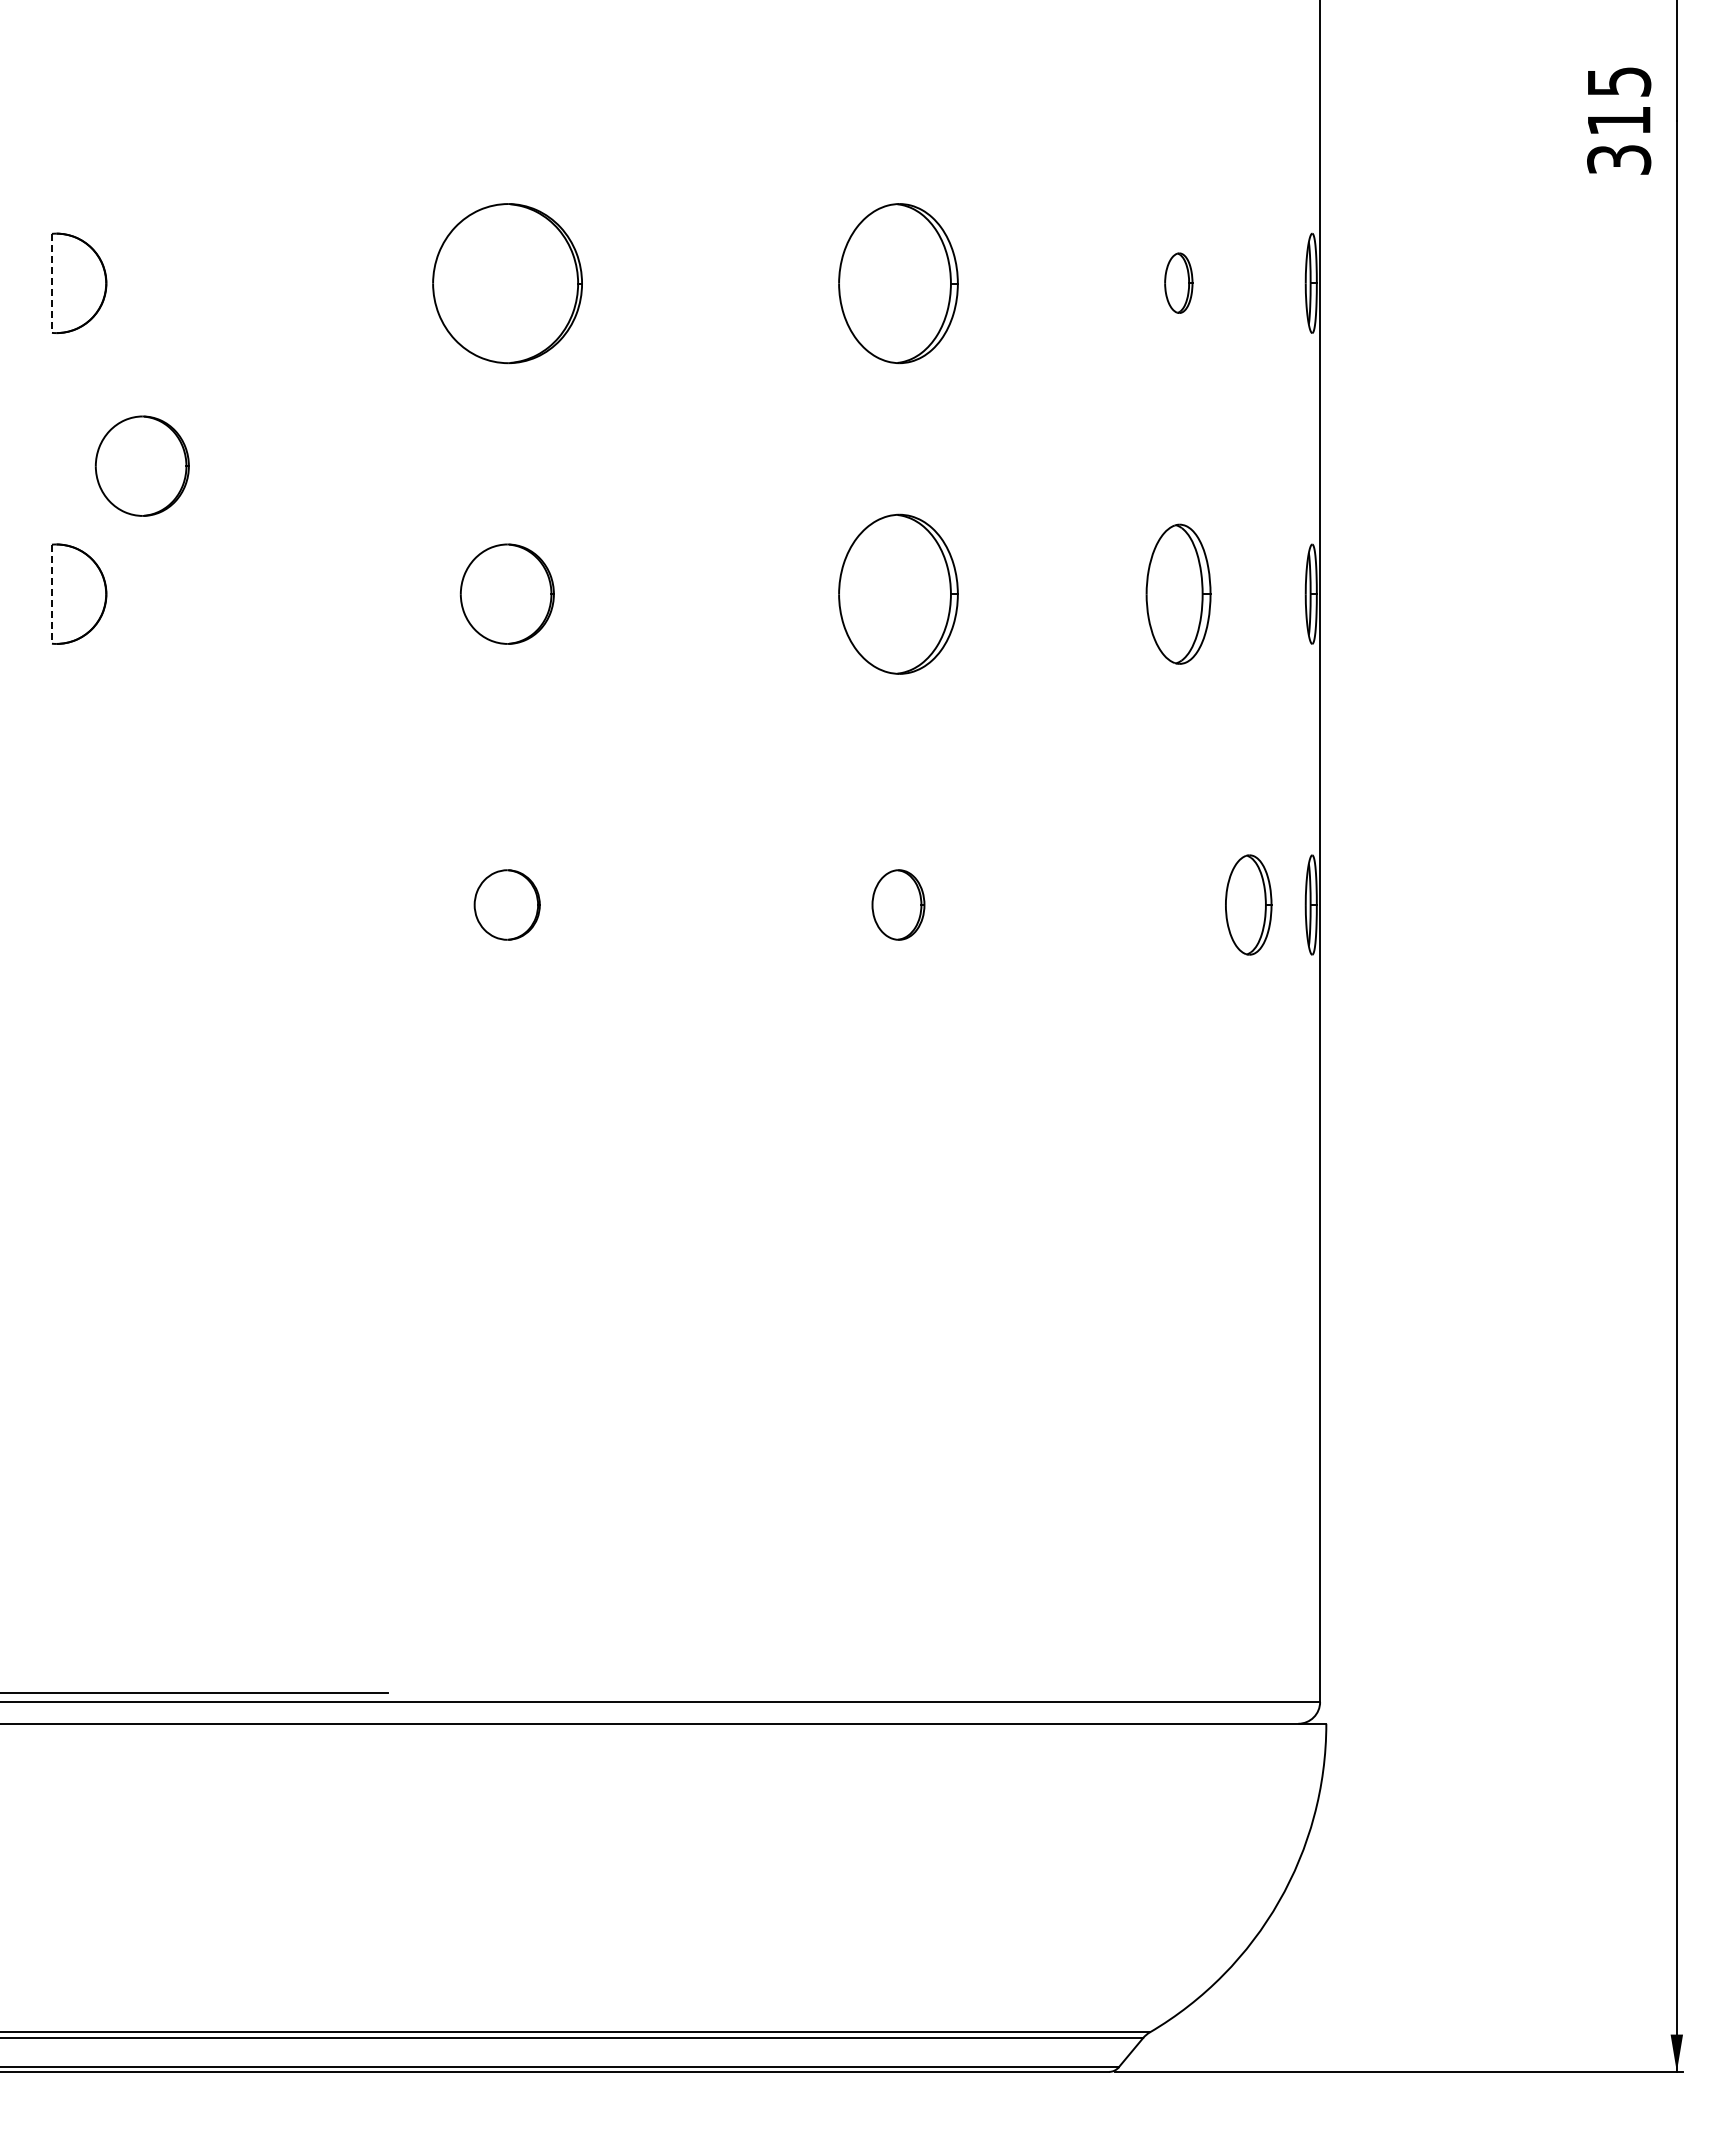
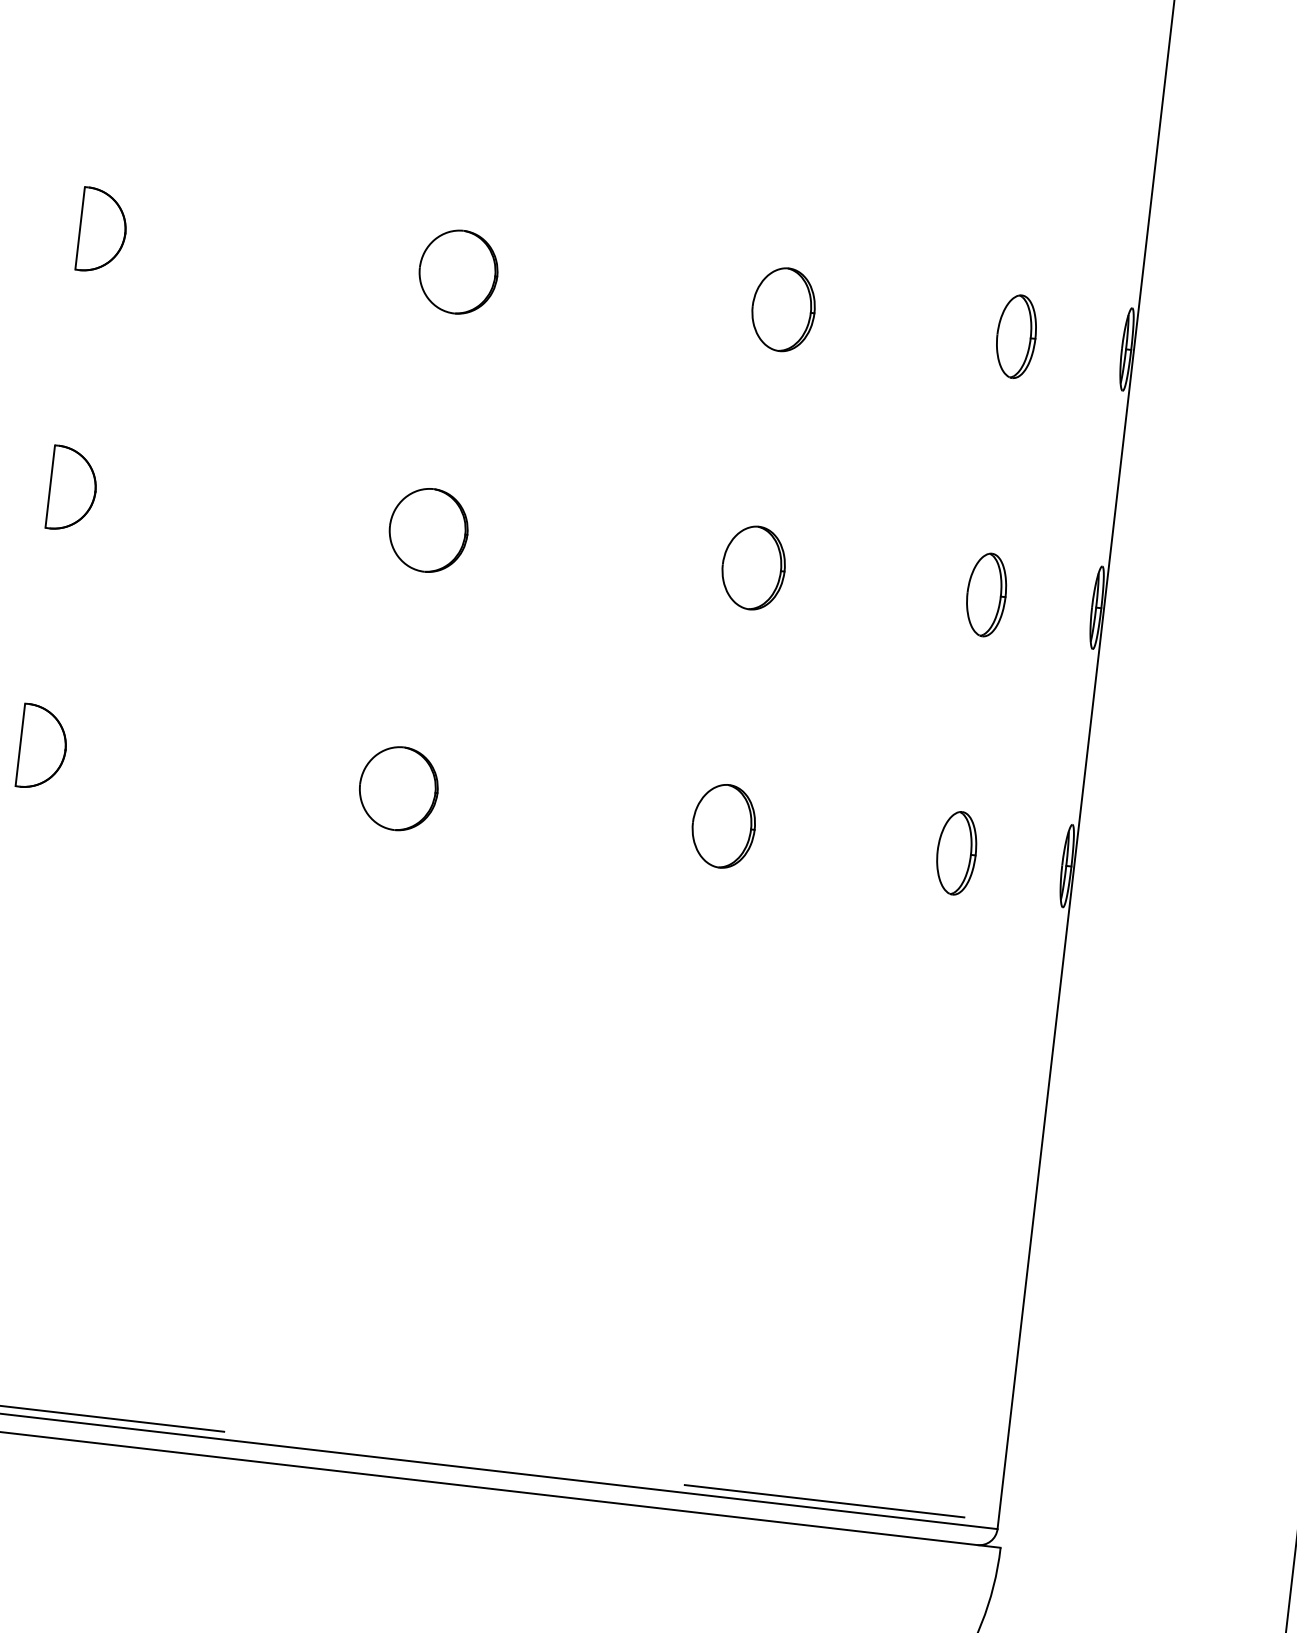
part: (506, 282) -> (457, 271), size x0.62
part: (898, 282) -> (783, 308), size x0.62
part: (1178, 282) -> (1016, 335), size x1.67
line: (51, 283) -> (79, 228), dashed -> solid
part: (141, 465) -> (137, 388), removed
part: (898, 593) -> (753, 567), size x0.62
part: (1178, 593) -> (986, 594), size x0.71
line: (51, 594) -> (49, 486), dashed -> solid
part: (79, 904) -> (43, 747), added
part: (506, 904) -> (398, 788), size x1.43
part: (898, 904) -> (723, 825), size x1.43
part: (1248, 904) -> (956, 852), moved
line: (1110, 1692) -> (824, 1501), added

